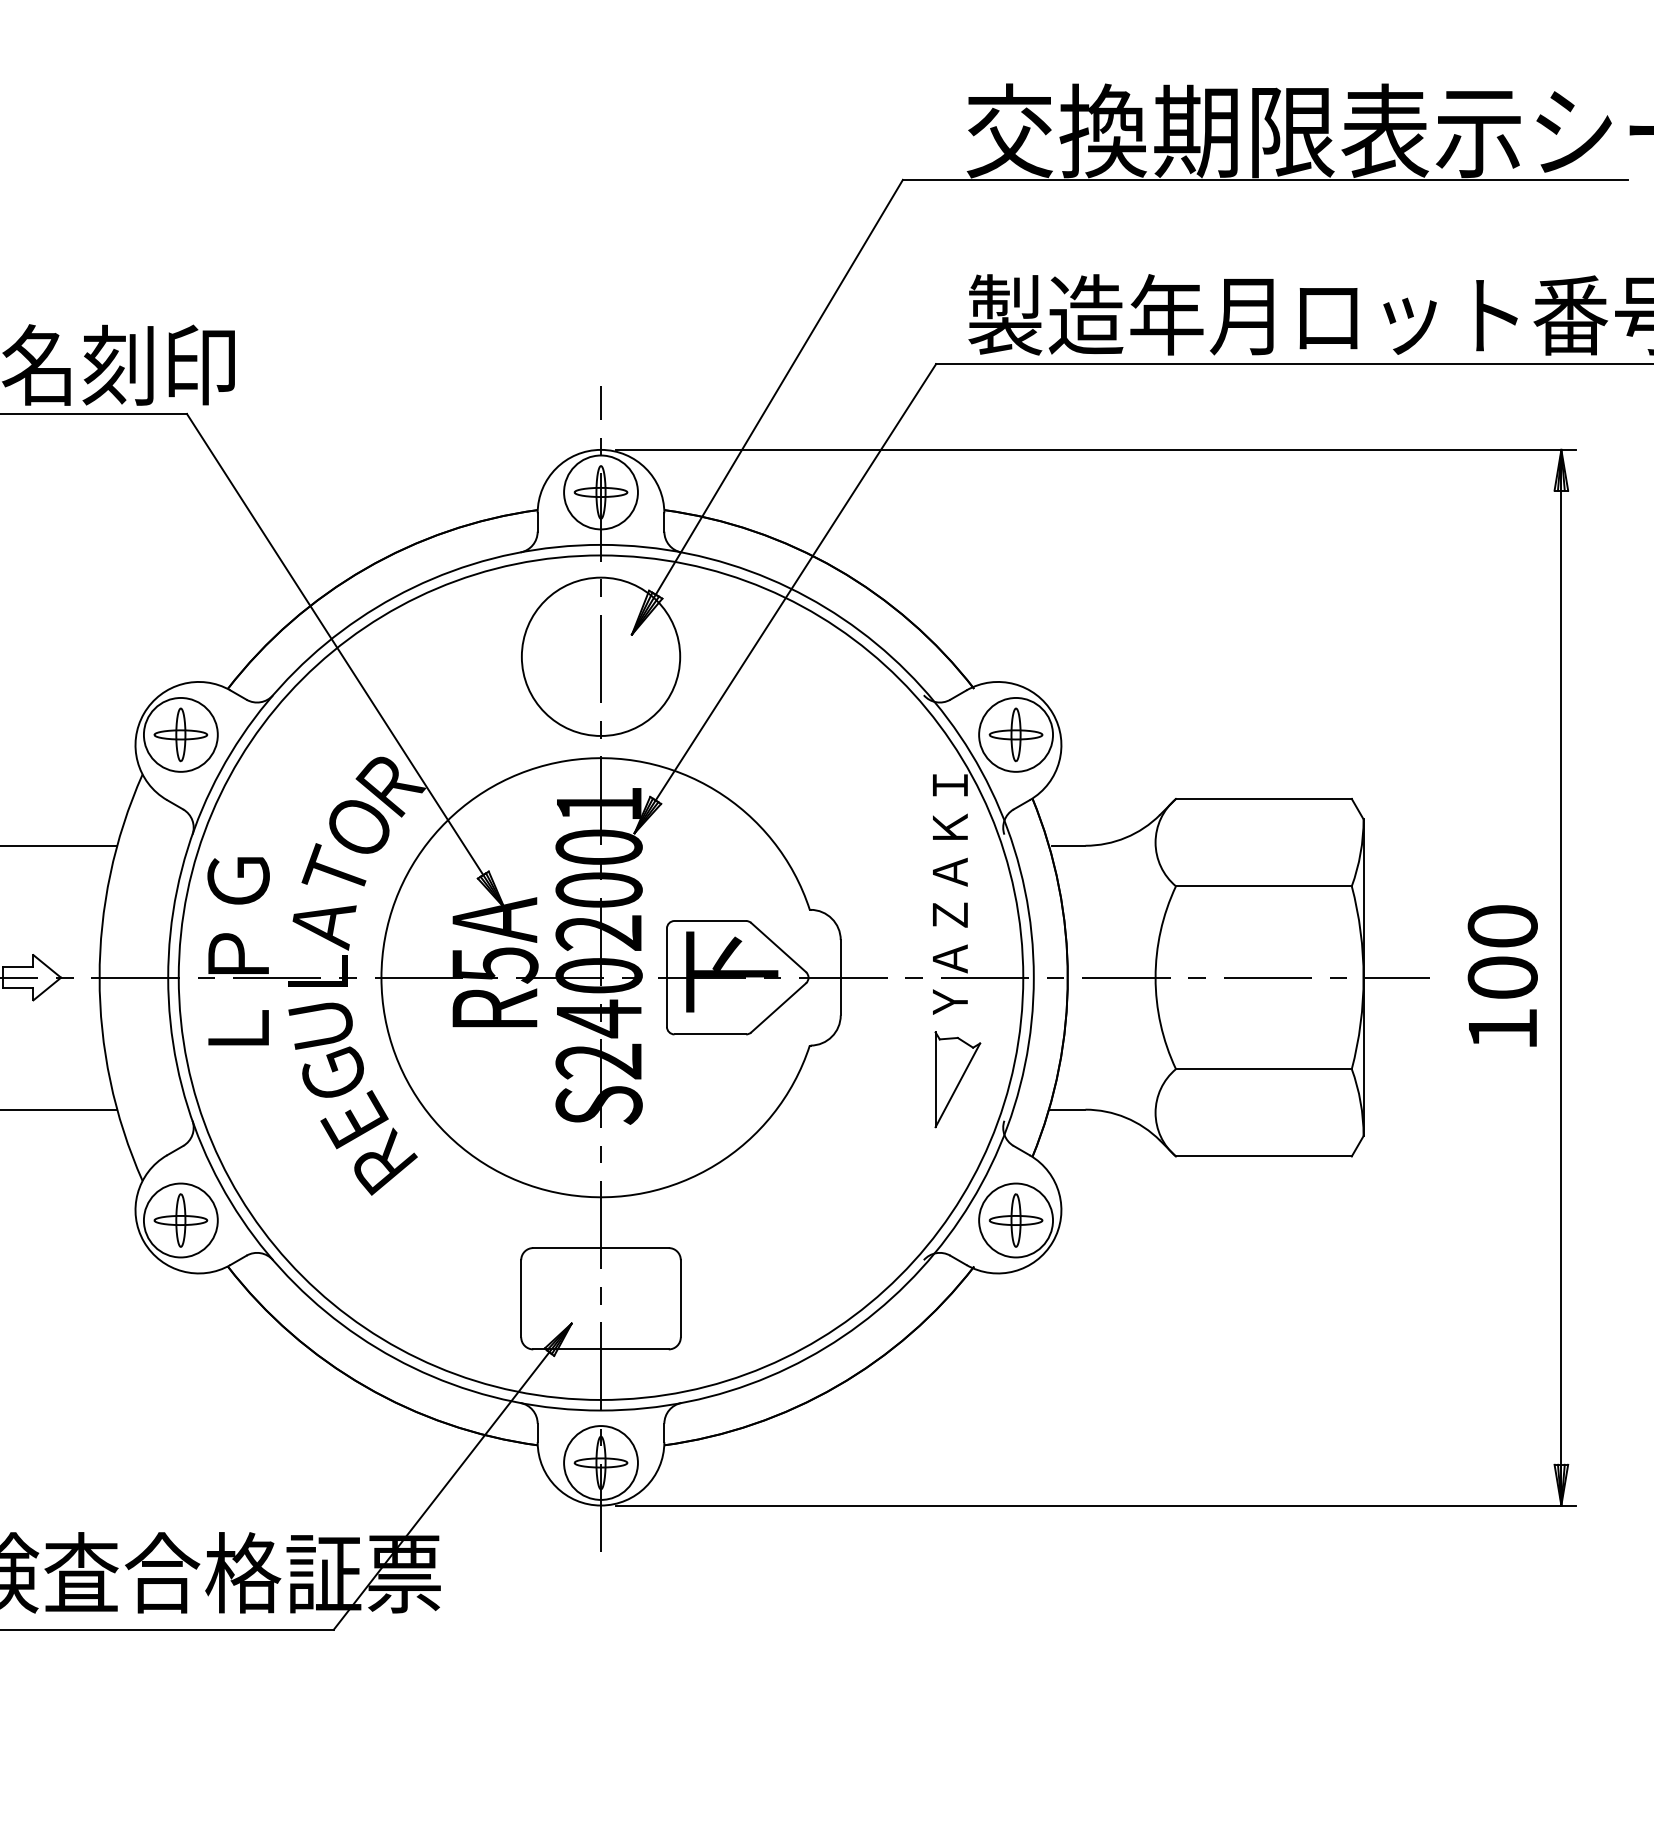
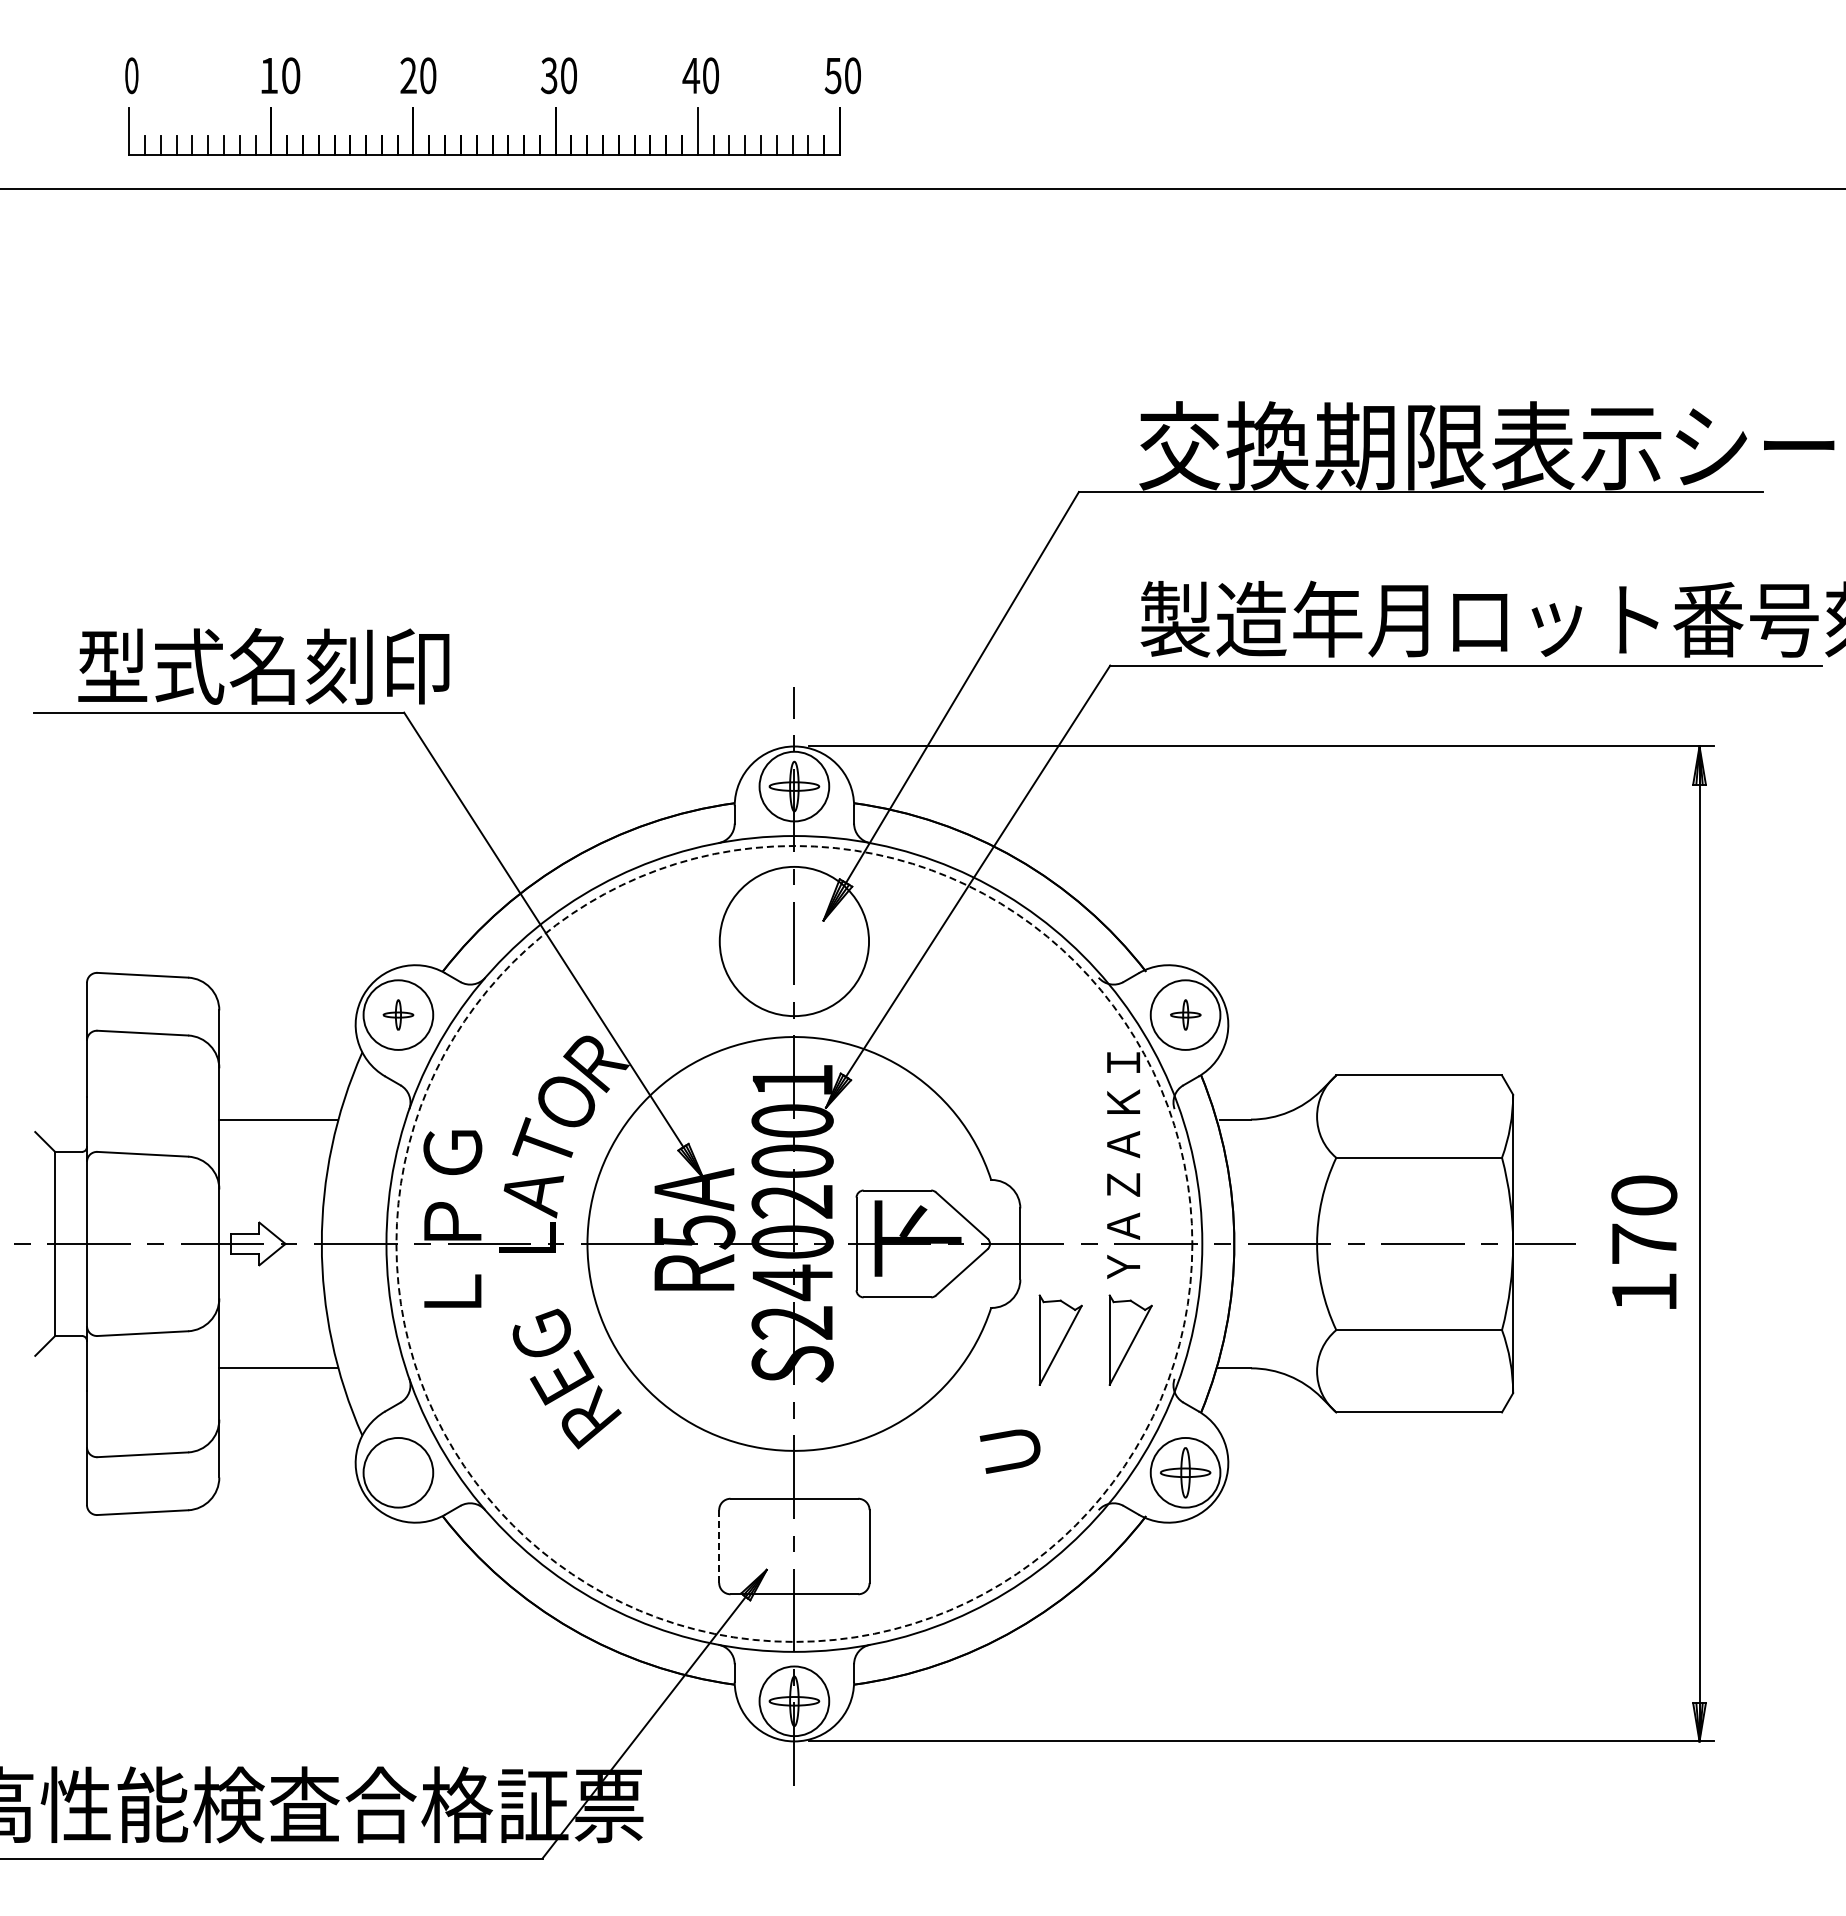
part: (180, 734) -> (398, 1014), size x0.6
part: (1015, 734) -> (1185, 1014), size x0.6
circle: (601, 977) -> (794, 1243), solid -> dashed
text: (1502, 977) -> (1644, 1243), 100 -> 170
text: (319, 1026) -> (1009, 1451), moved
part: (883, 1079) -> (1060, 1339), added
part: (180, 1220) -> (398, 1472), removed
line: (521, 1298) -> (719, 1546), solid -> dashed

